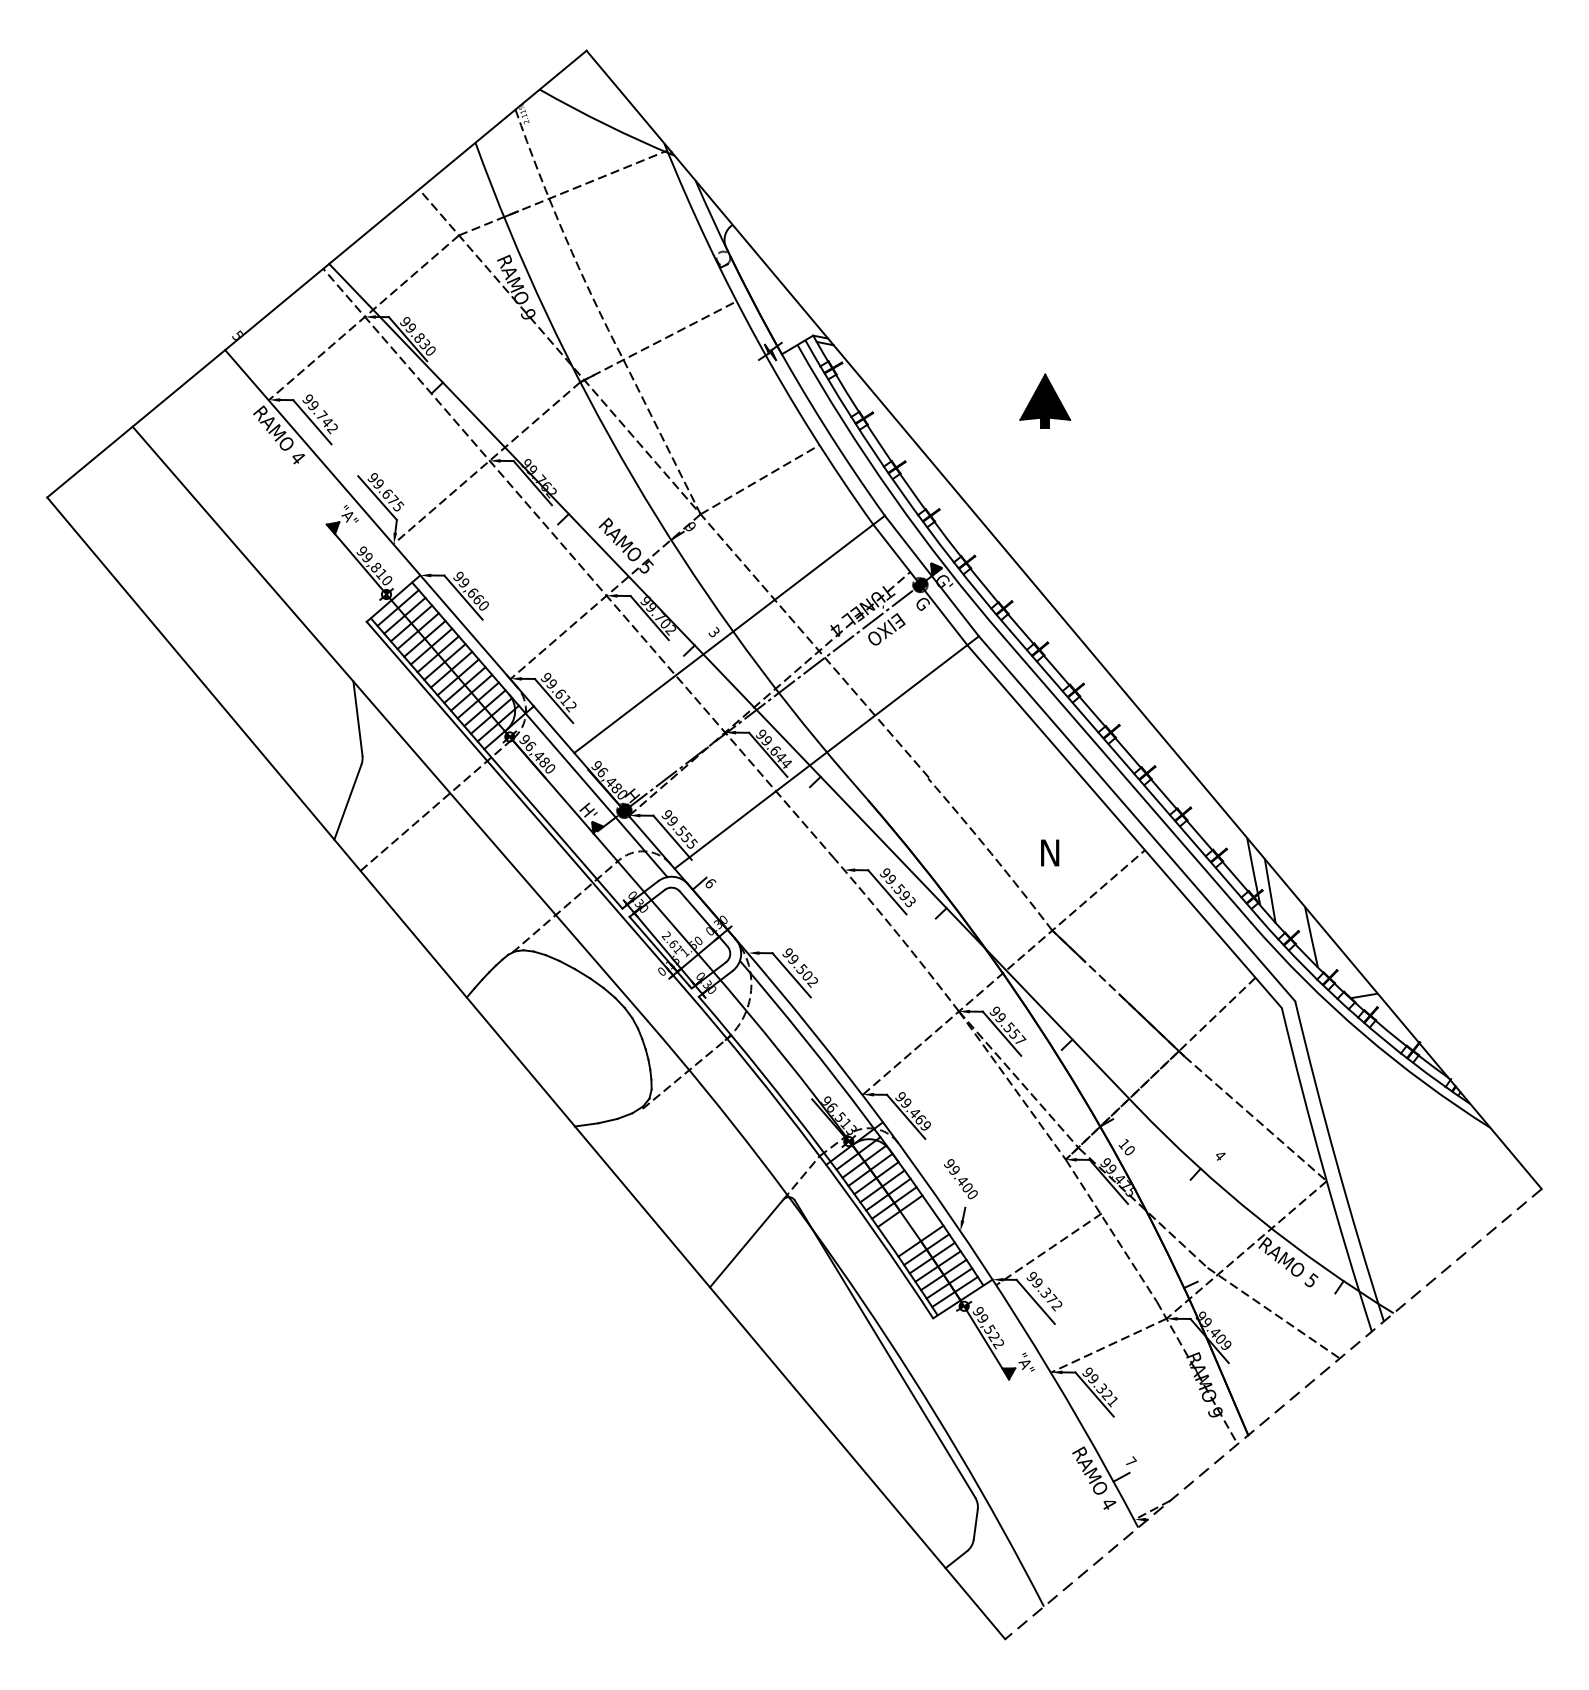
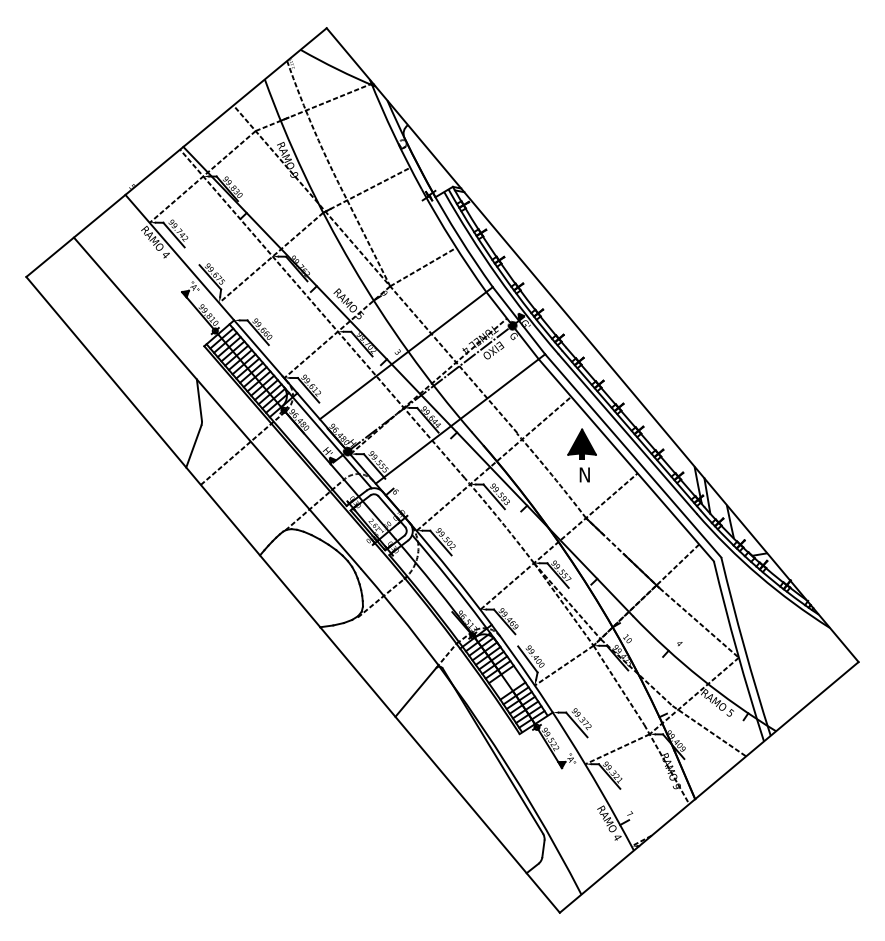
part: (1044, 399) -> (581, 443), moved
line: (886, 832) -> (493, 463), added
line: (947, 1184) -> (527, 659), added
line: (1047, 1249) -> (563, 665), moved
line: (1272, 1414) -> (708, 787), dashed -> solid

